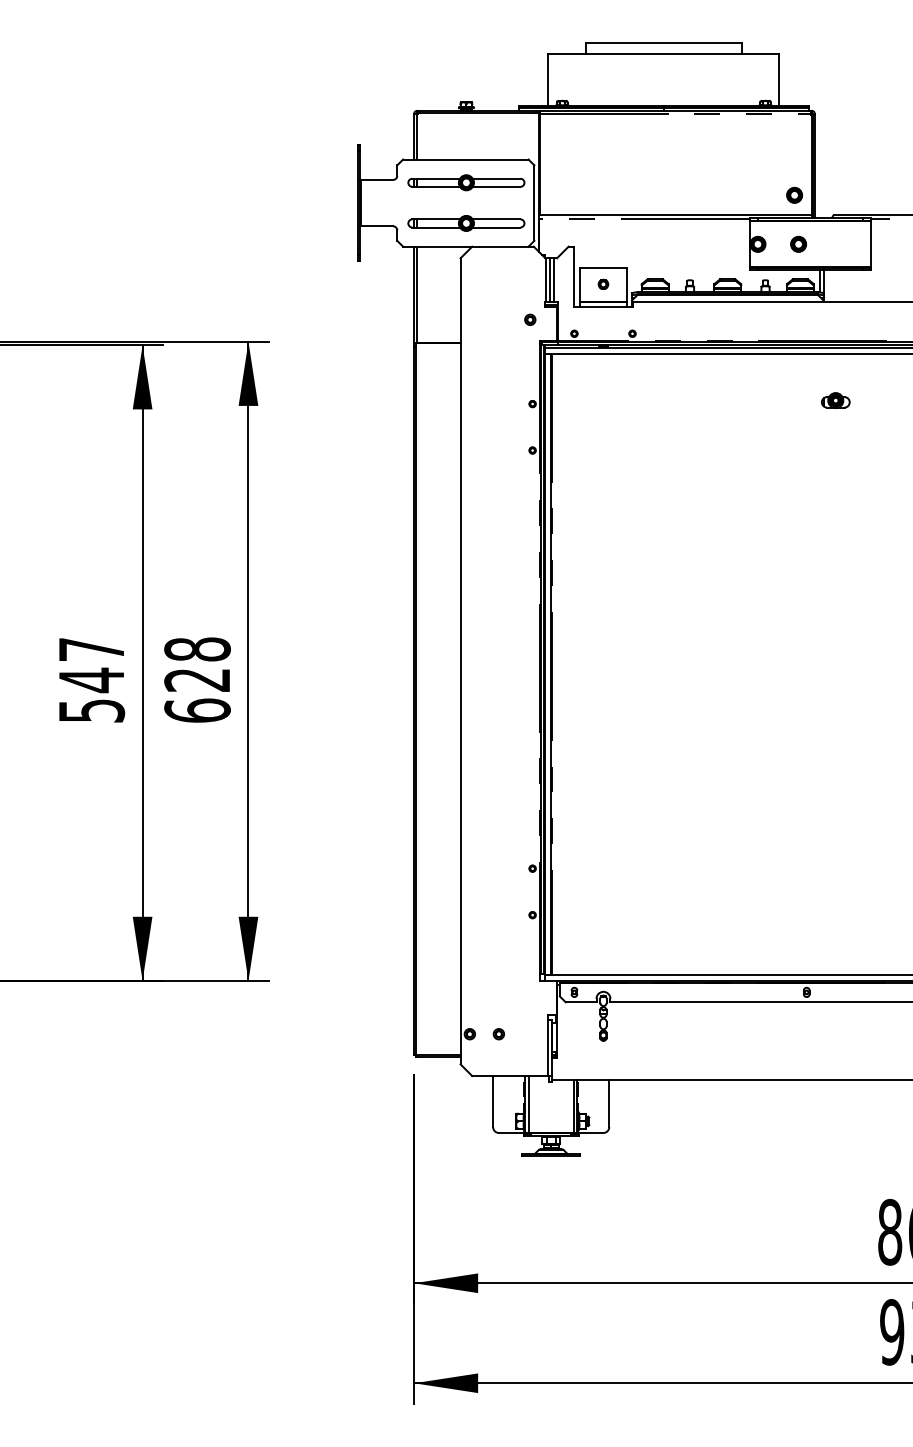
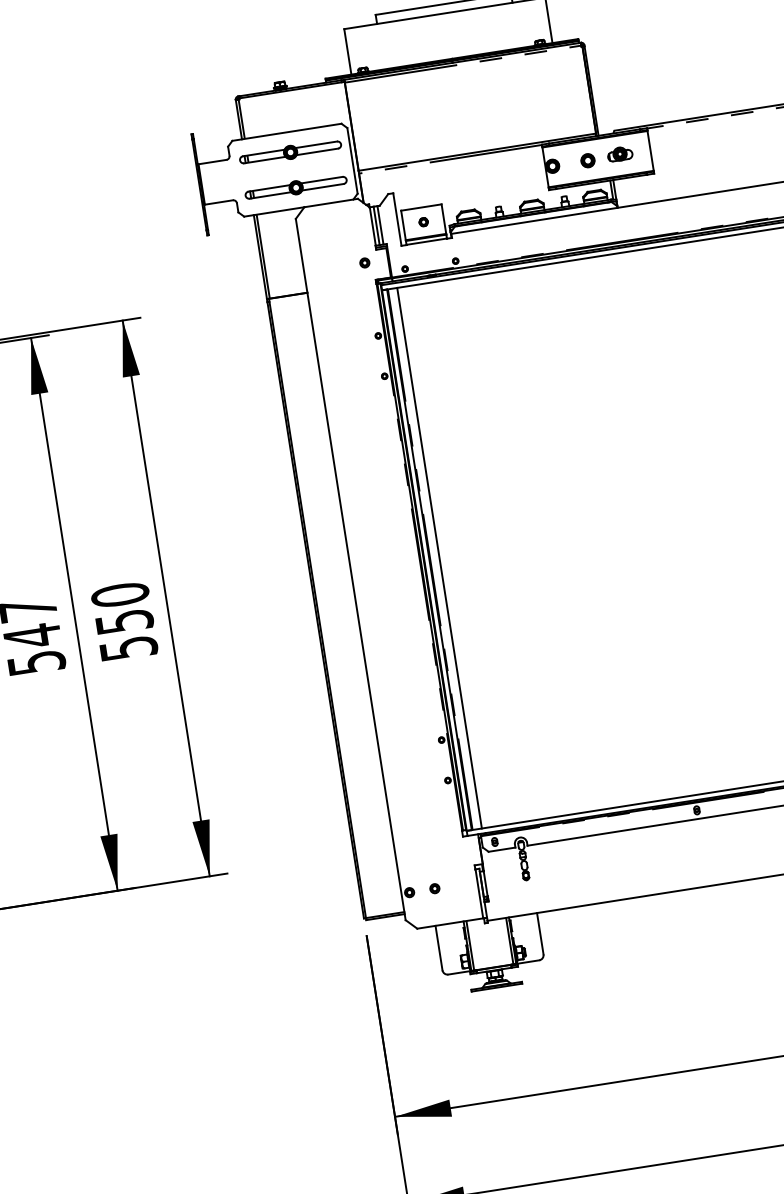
part: (794, 194) -> (577, 117), removed
part: (835, 400) -> (619, 154), moved
line: (562, 663) -> (439, 557), added
text: (197, 679) -> (124, 621), 628 -> 550

